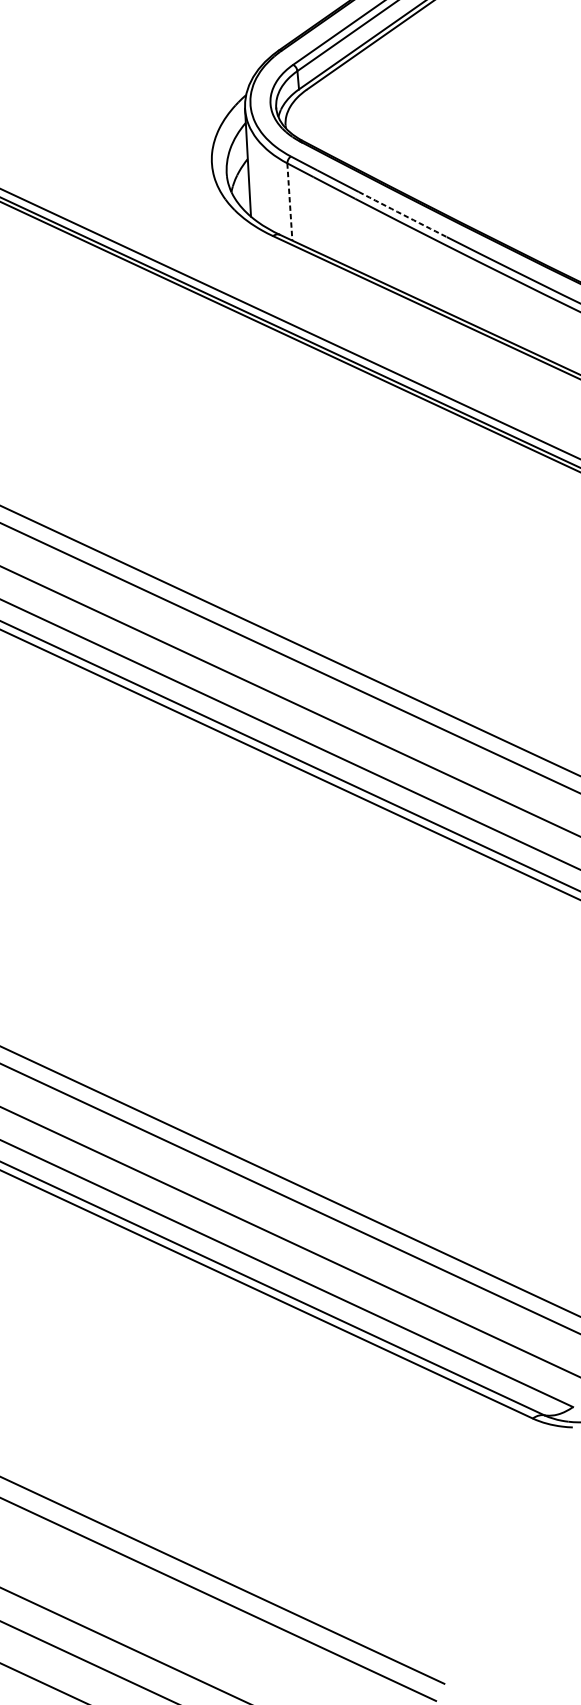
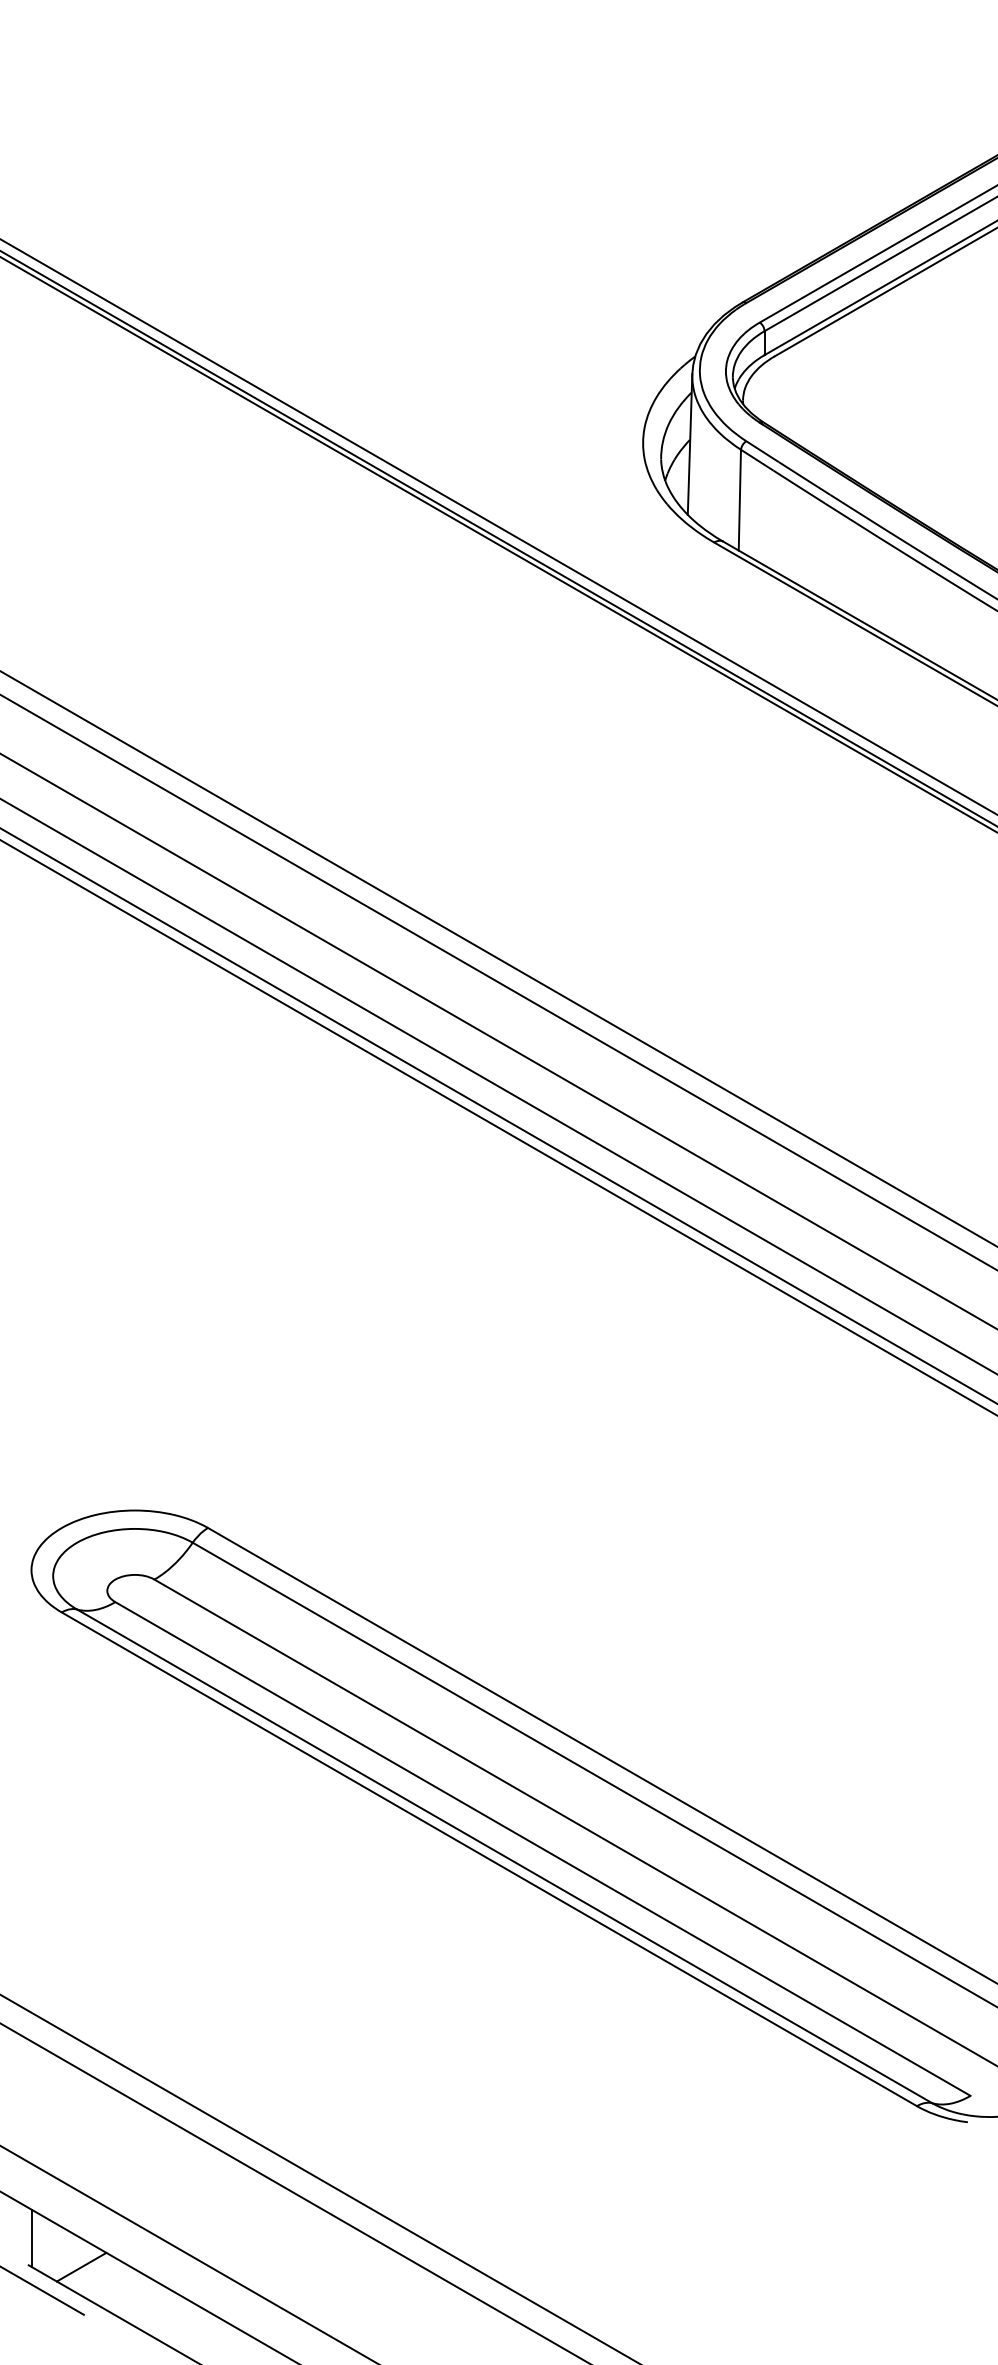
line: (289, 202) -> (739, 500), dashed -> solid
arc: (402, 214) -> (884, 529), dashed -> solid

